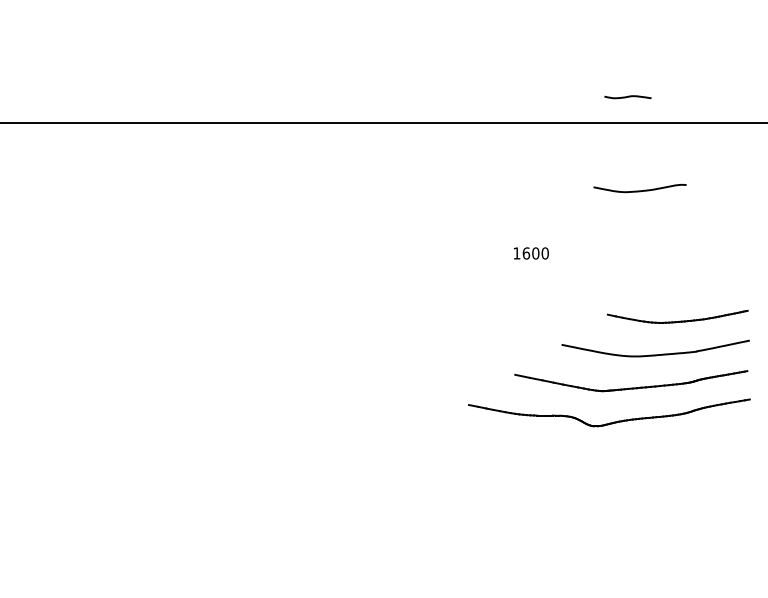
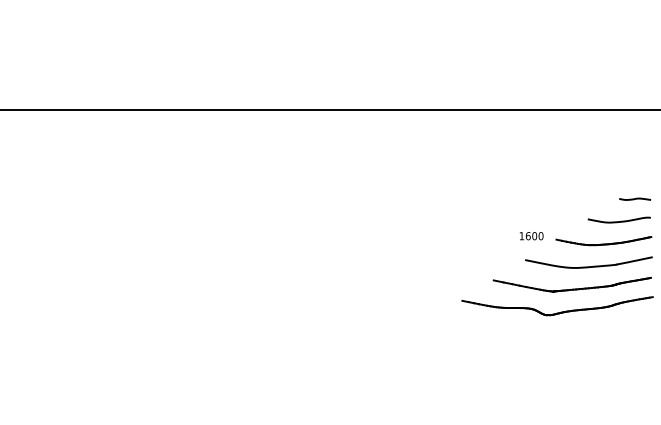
line: (628, 96) -> (635, 198), moved
curve: (638, 190) -> (618, 221), moved
text: (531, 253) -> (531, 236), moved

